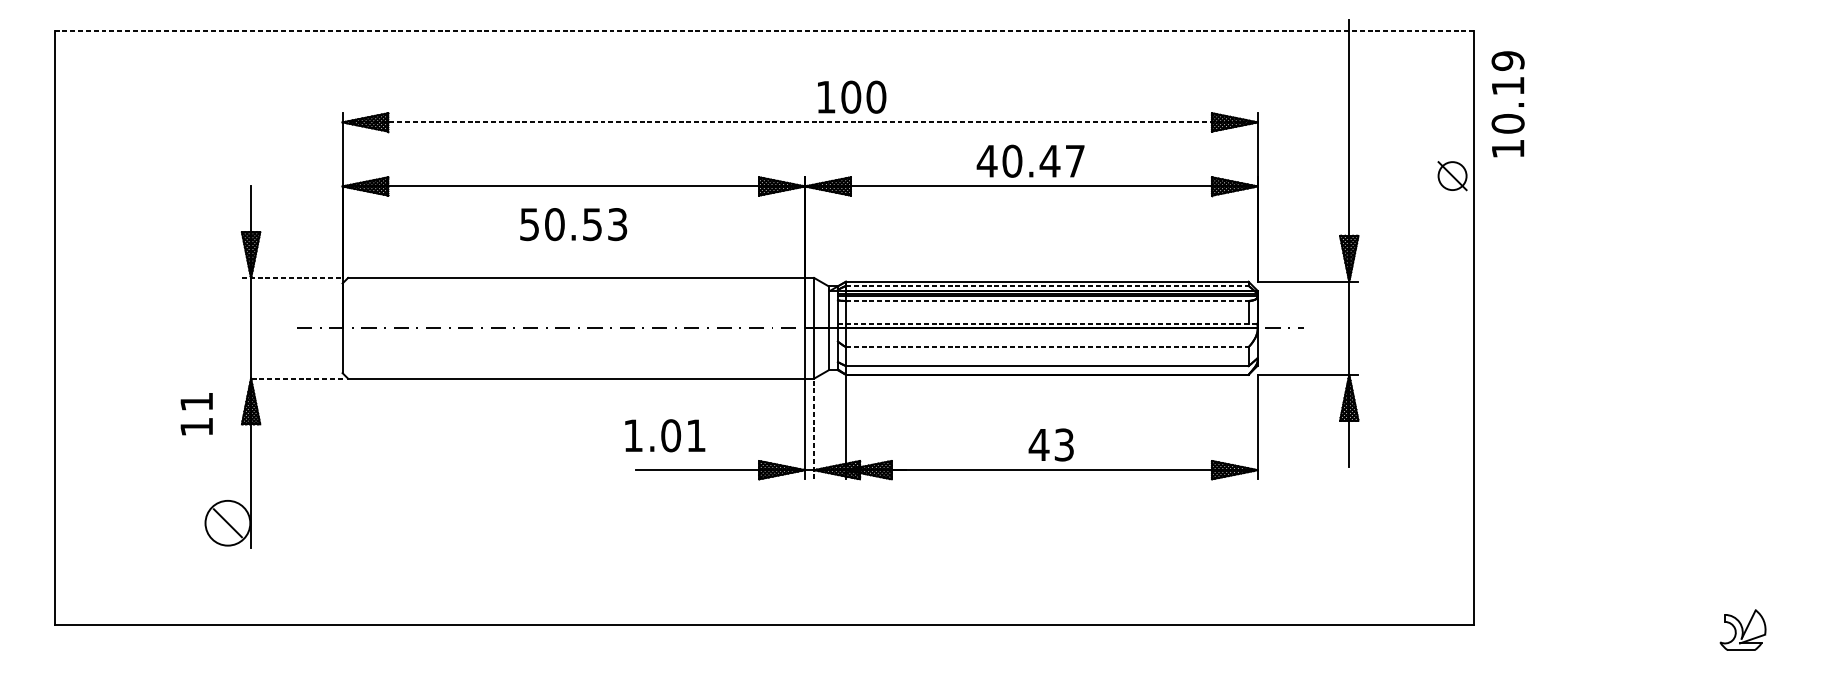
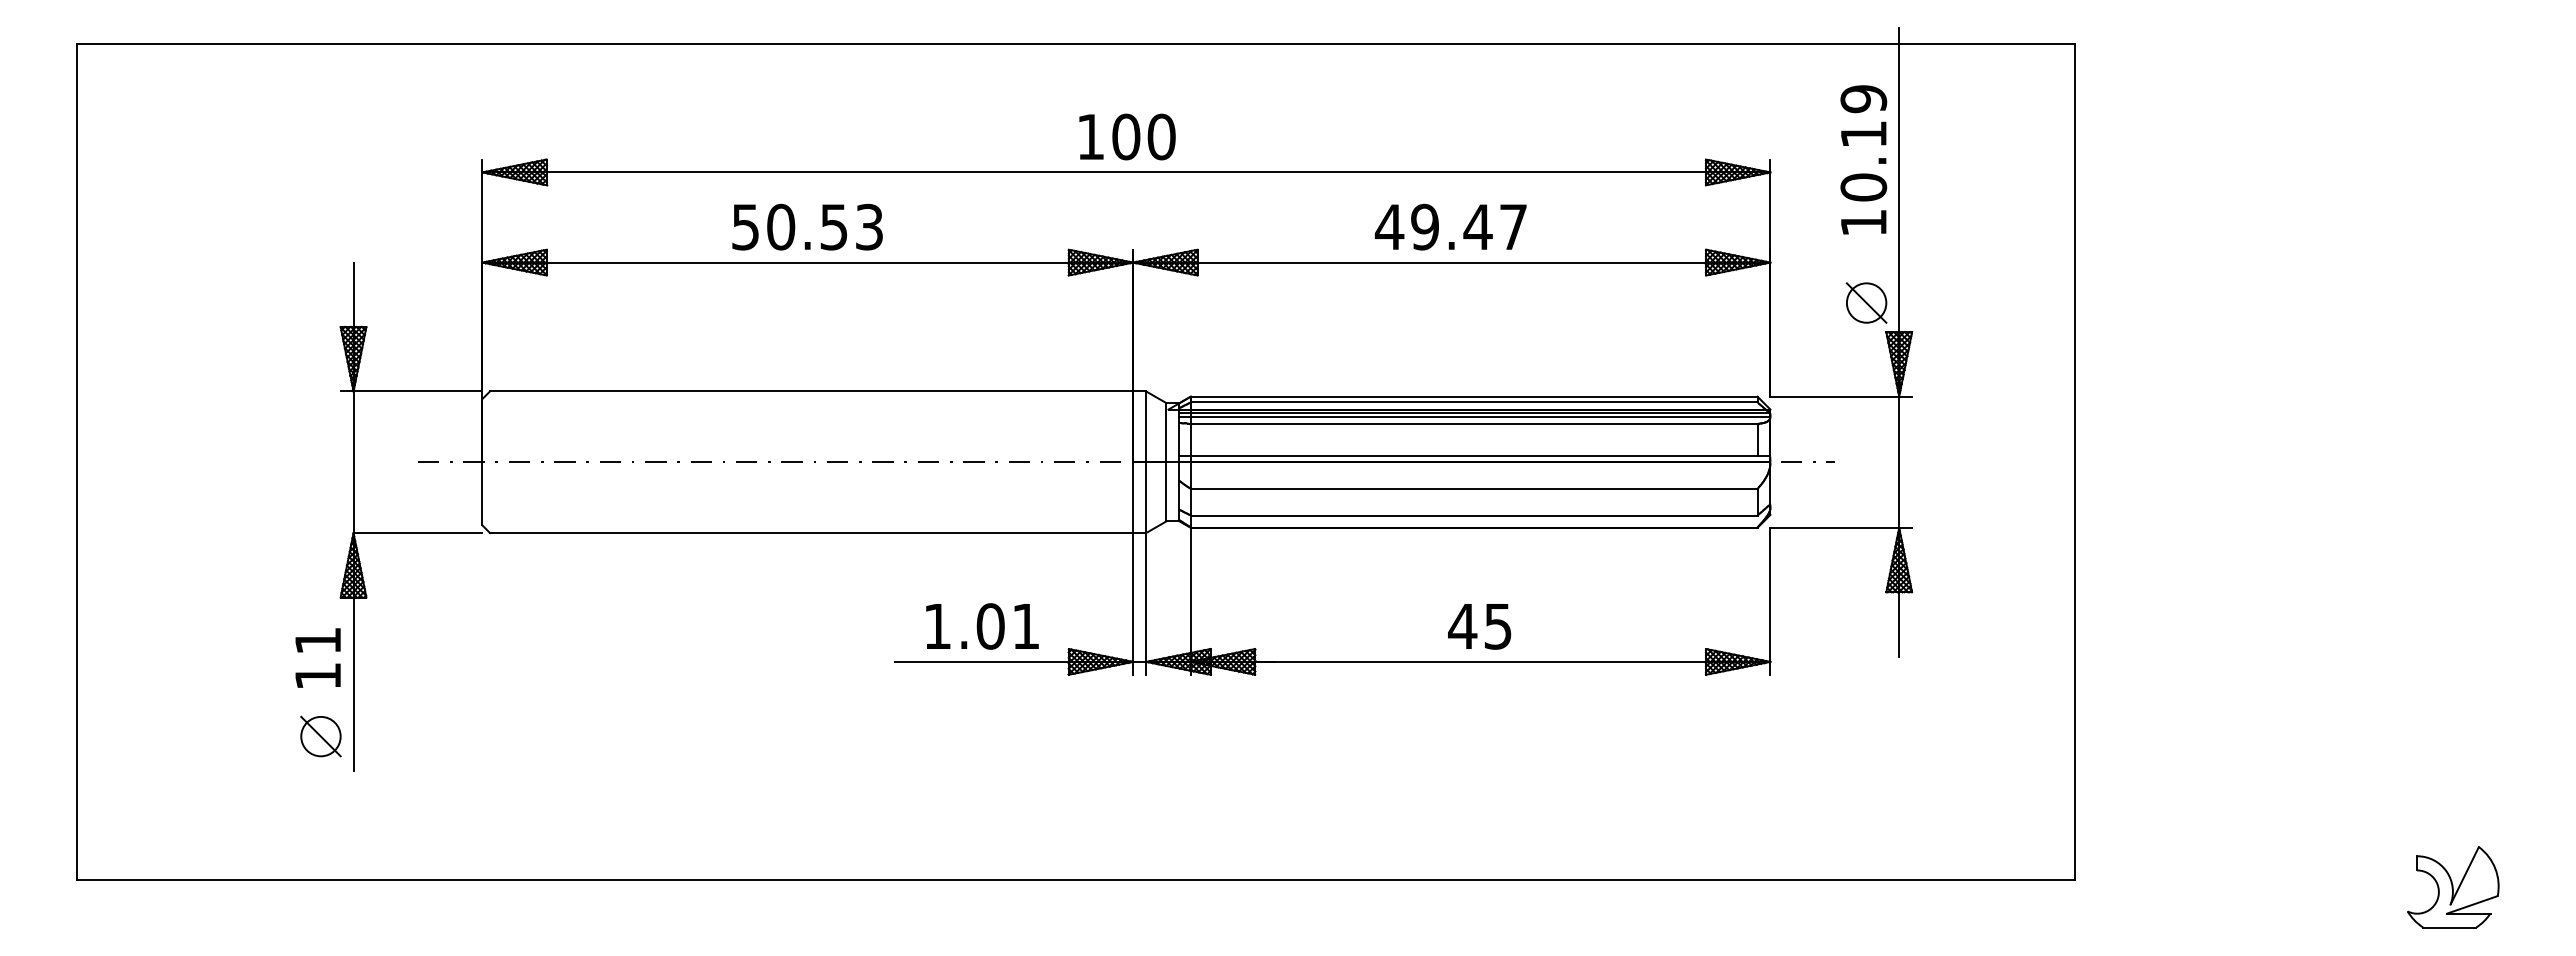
line: (764, 31) -> (1076, 44), dashed -> solid
text: (852, 96) -> (1127, 136), moved
text: (1507, 103) -> (1863, 159), moved
line: (800, 122) -> (1126, 172), dashed -> solid
text: (1012, 161) -> (1425, 227), 40.47 -> 49.47
part: (1452, 175) -> (1866, 302), moved
text: (573, 224) -> (807, 226), moved
line: (292, 278) -> (411, 391), dashed -> solid
line: (1047, 285) -> (1474, 402), dashed -> solid
line: (1047, 300) -> (1474, 423), dashed -> solid
line: (1048, 323) -> (1475, 455), dashed -> solid
line: (1047, 346) -> (1474, 488), dashed -> solid
line: (296, 378) -> (417, 533), dashed -> solid
text: (196, 413) -> (317, 657), moved
line: (814, 428) -> (1146, 603), dashed -> solid
text: (665, 435) -> (982, 626), moved
text: (1064, 445) -> (1498, 626), 43 -> 45
circle: (227, 523) -> (320, 736), size x0.62
part: (1743, 630) -> (2453, 887), size x1.43

